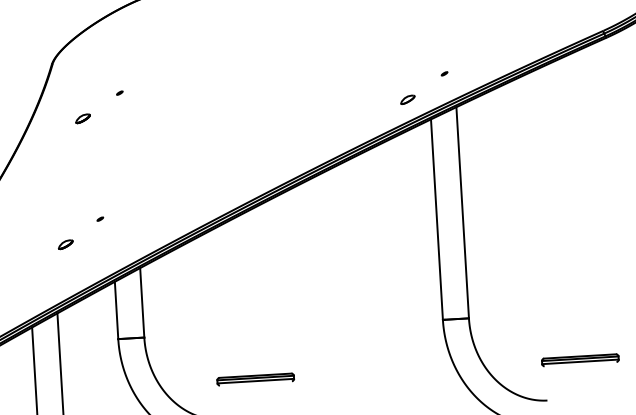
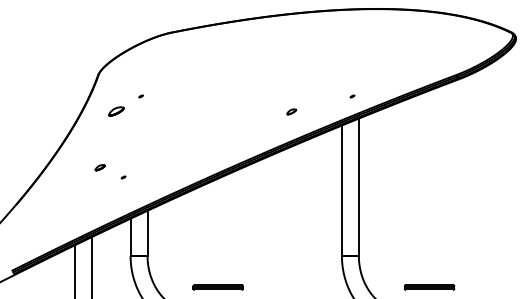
part: (407, 99) -> (291, 111), moved
part: (81, 118) -> (115, 111), size x1.6
part: (64, 244) -> (99, 167), moved

